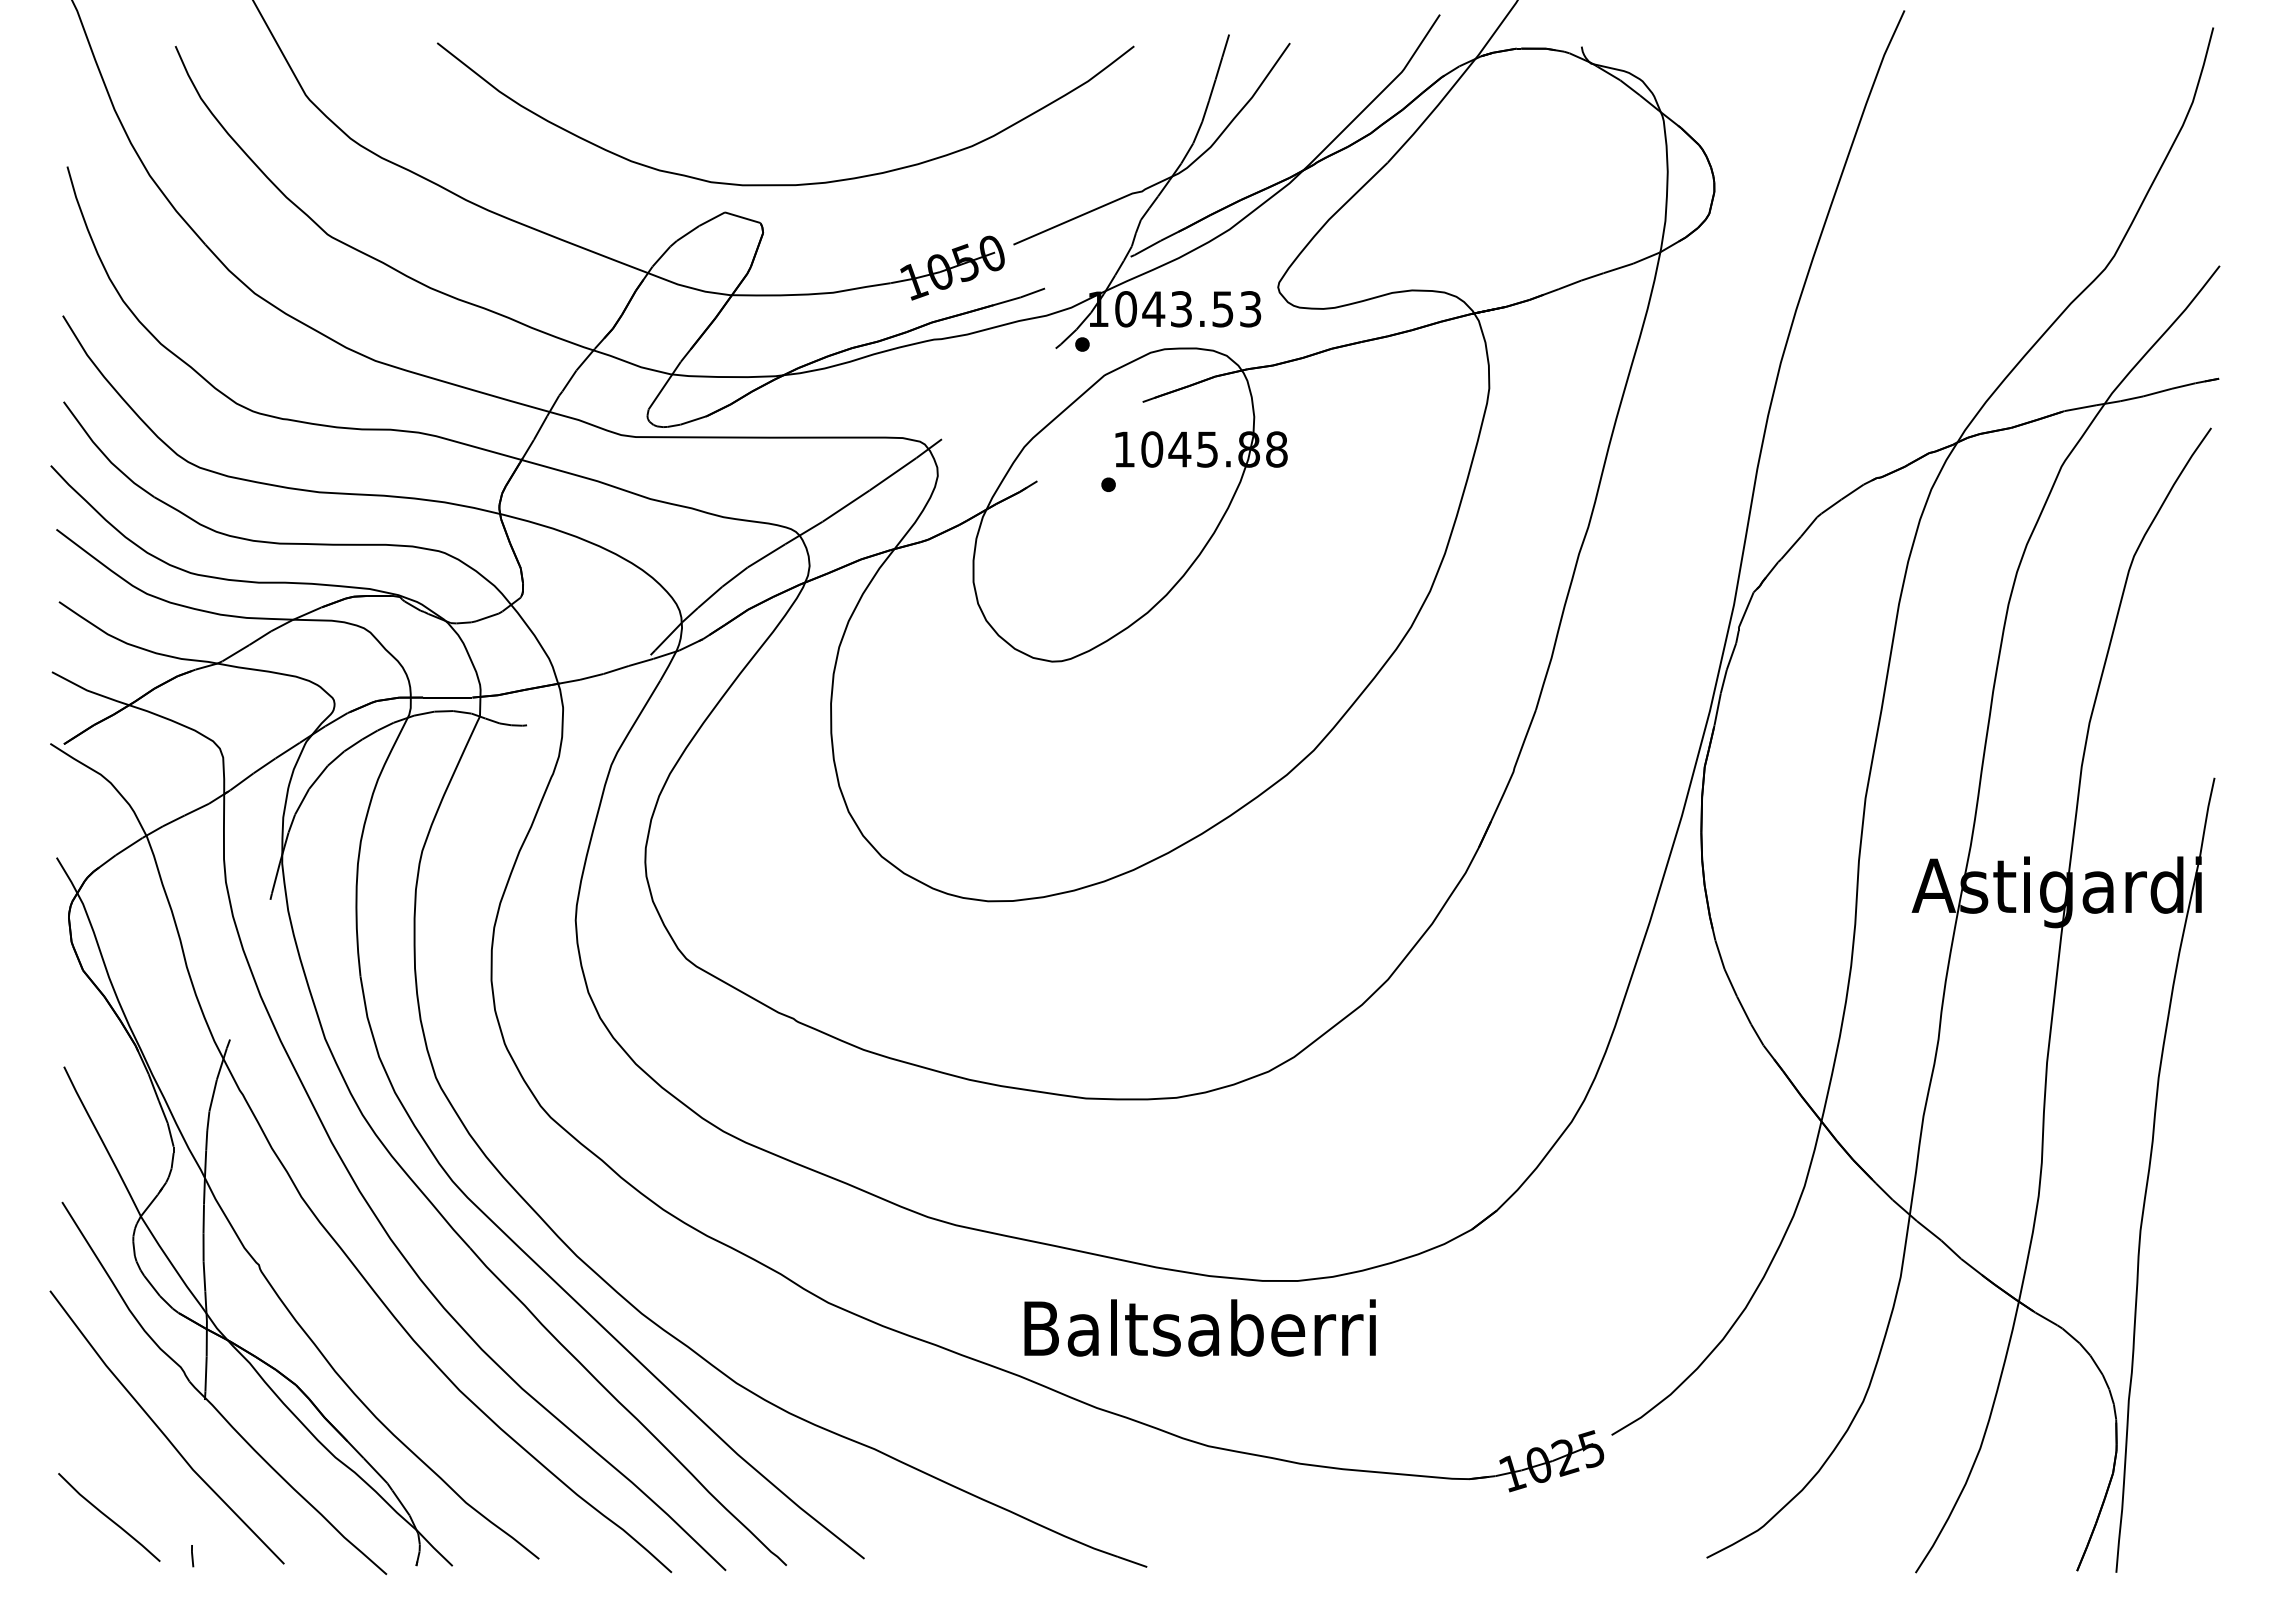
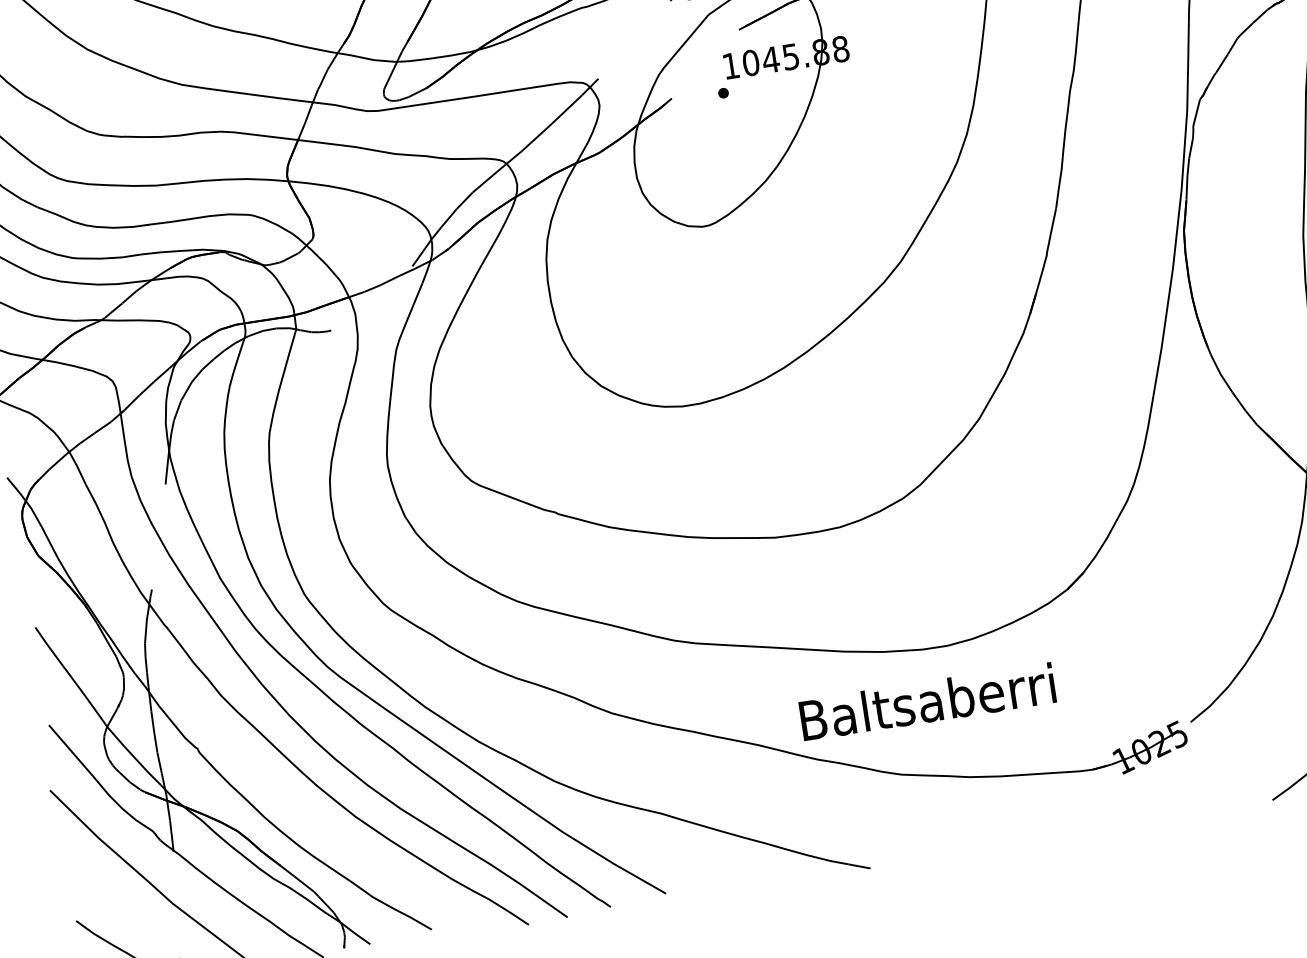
text: (1199, 1327) -> (927, 701), moved

